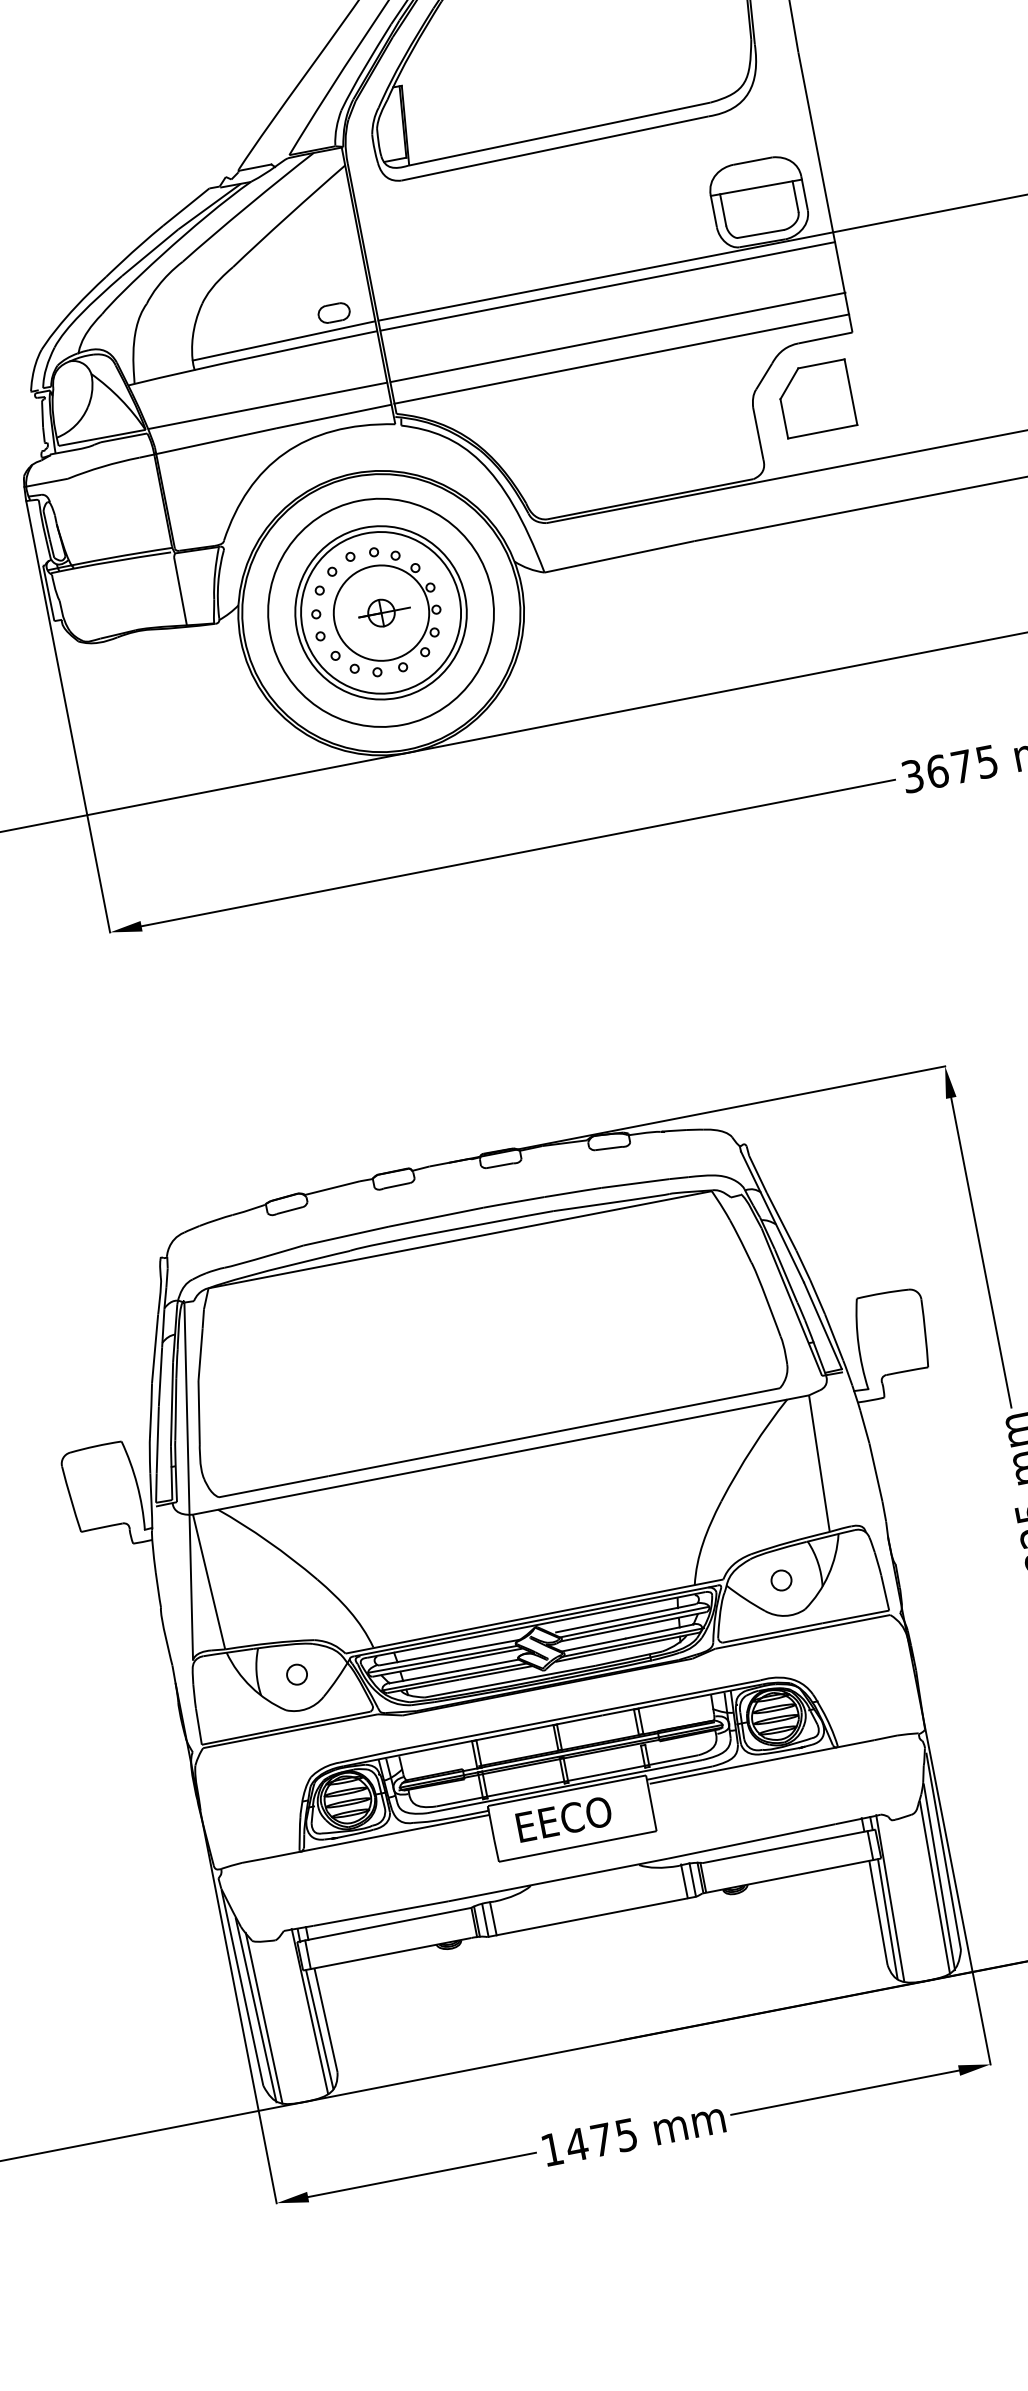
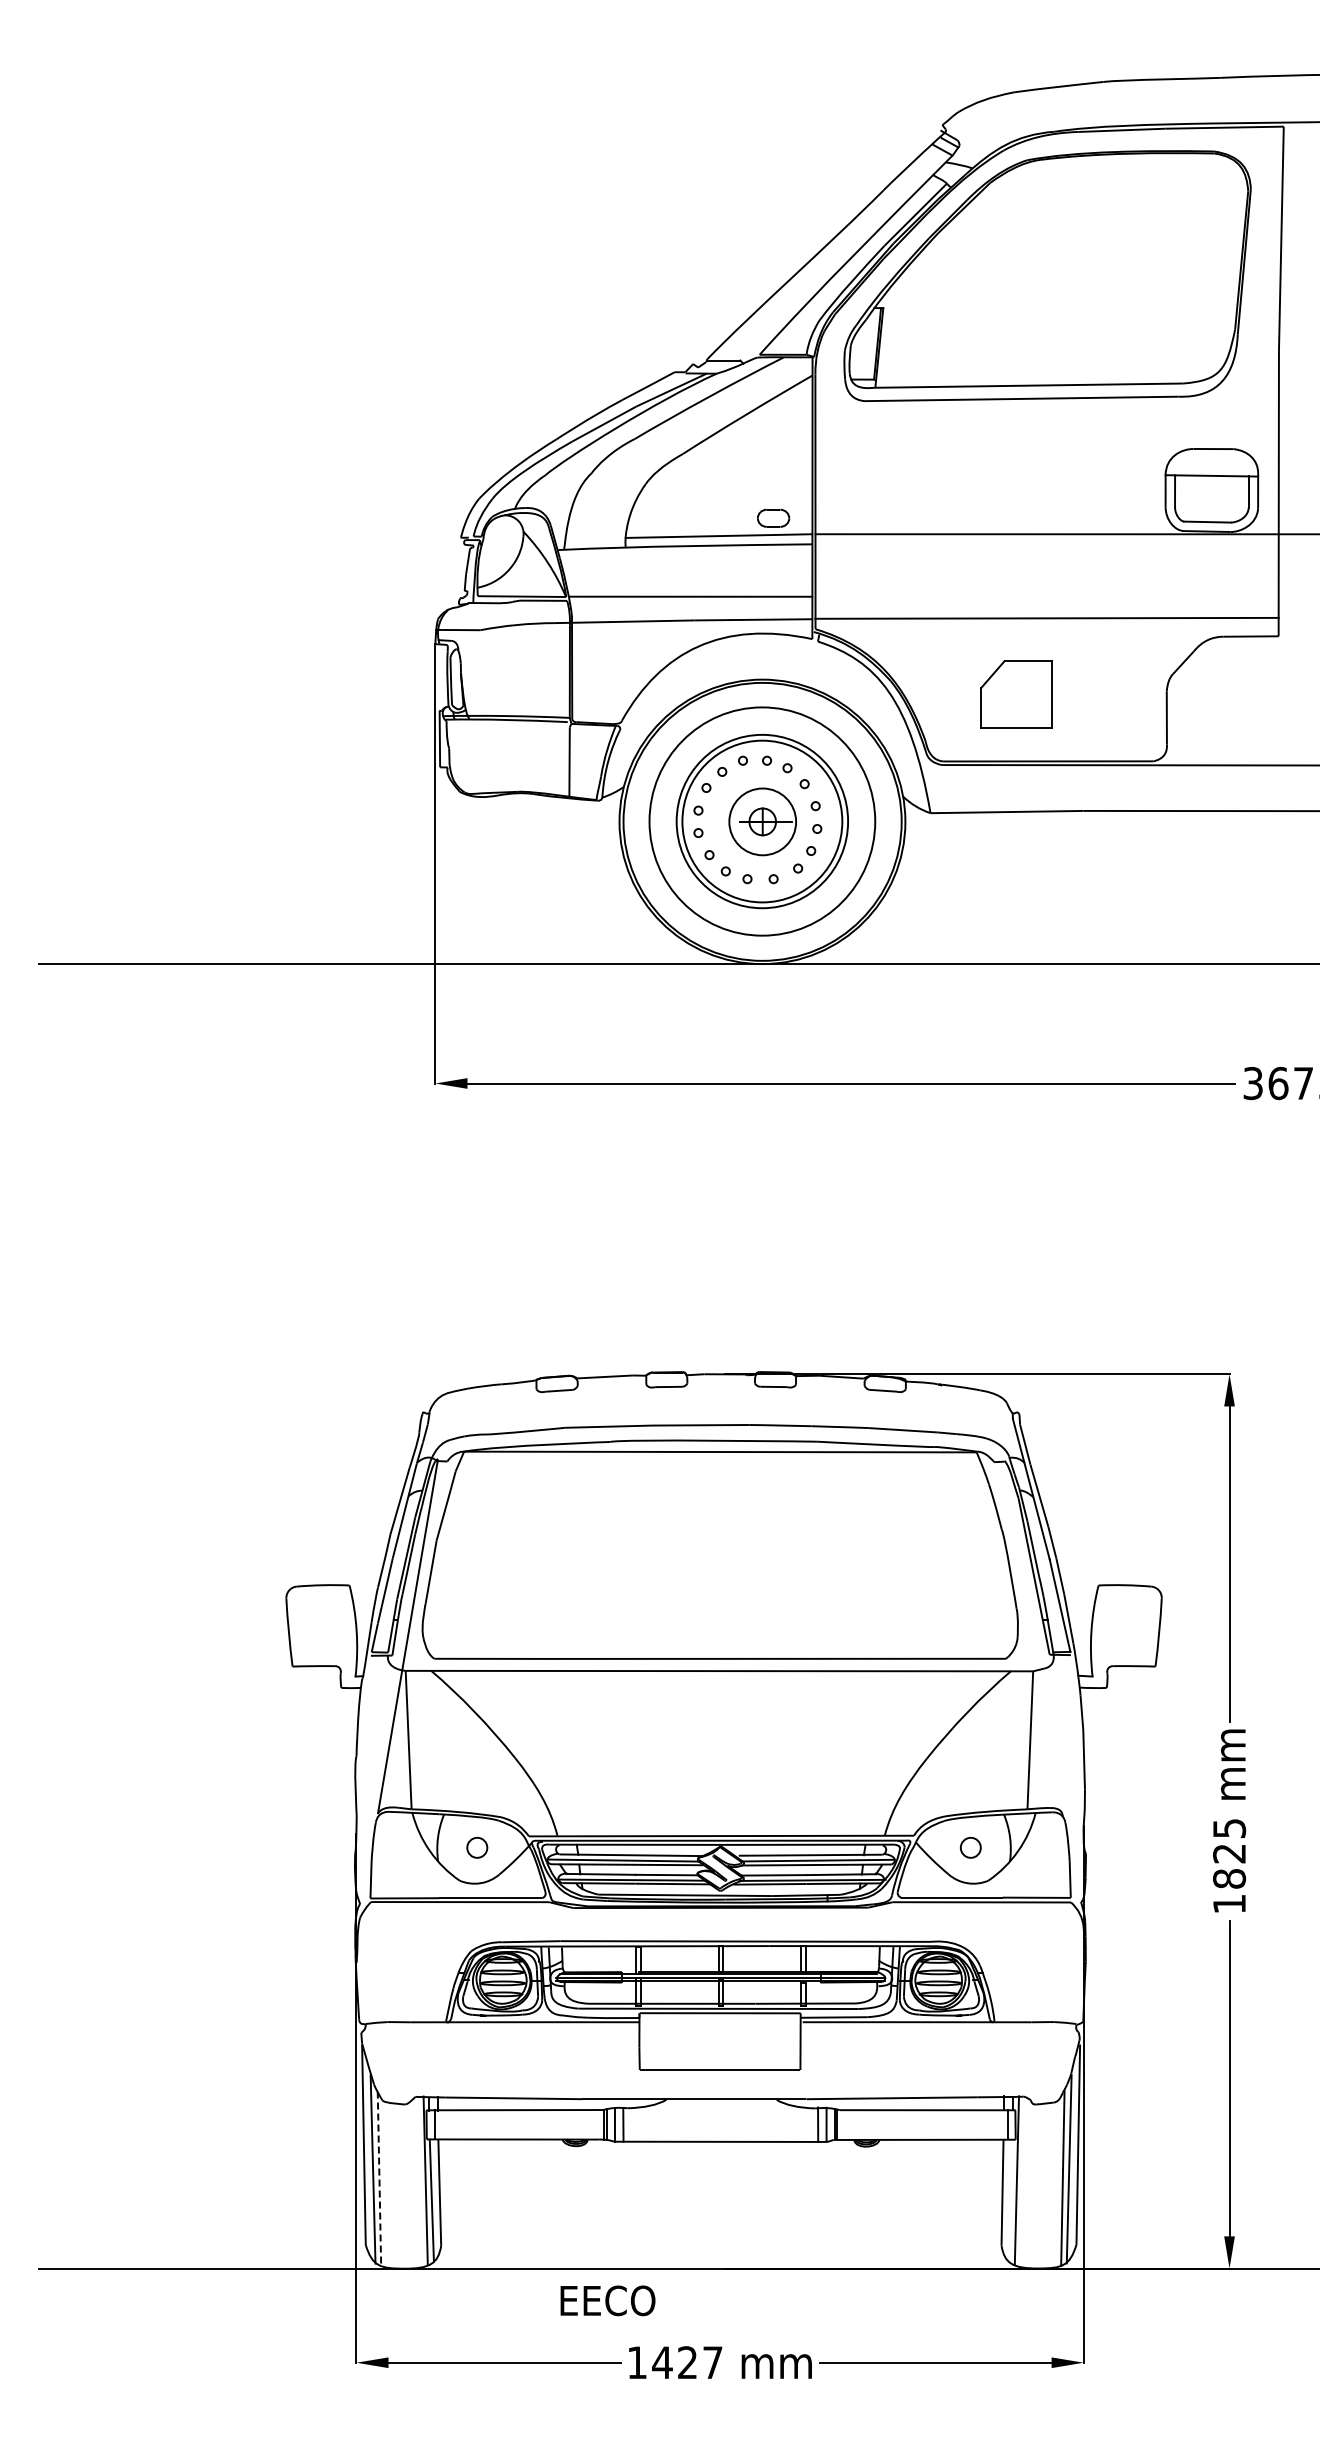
line: (607, 286) -> (1046, 544), removed
line: (617, 336) -> (1047, 595), removed
part: (816, 398) -> (1016, 694), moved
circle: (381, 612) -> (762, 821), size x0.7
text: (563, 1819) -> (607, 2300), moved
line: (887, 1919) -> (1010, 2200), removed
line: (264, 2018) -> (379, 2179), solid -> dashed
text: (614, 2137) -> (700, 2362), 1475 -> 1427

